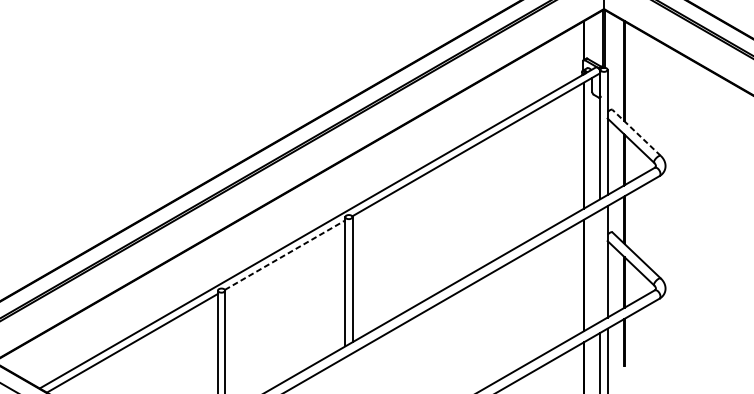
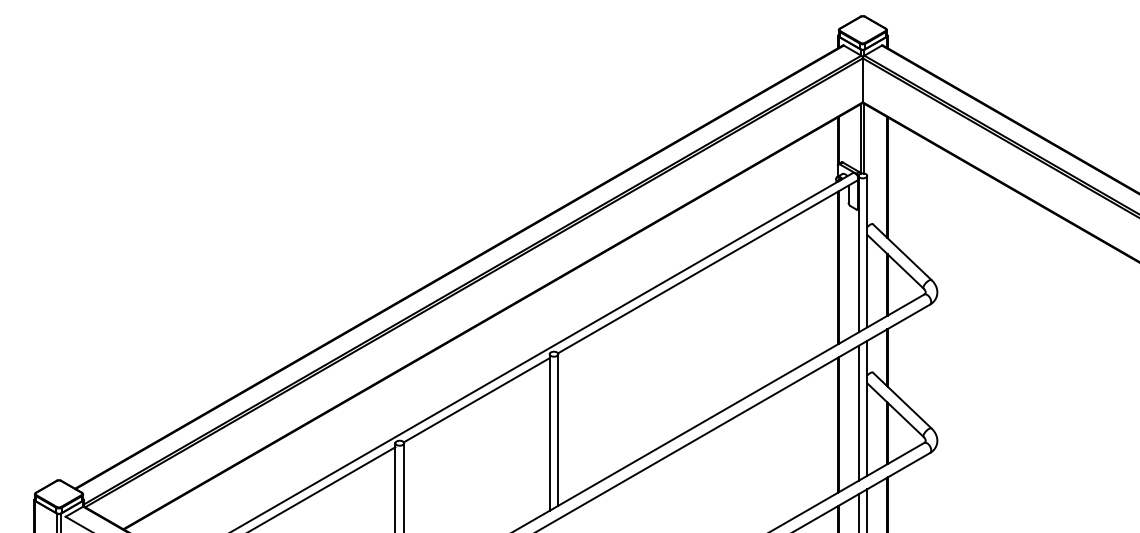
line: (636, 133) -> (902, 252), dashed -> solid
line: (285, 255) -> (477, 400), dashed -> solid
line: (600, 265) -> (858, 412), added

